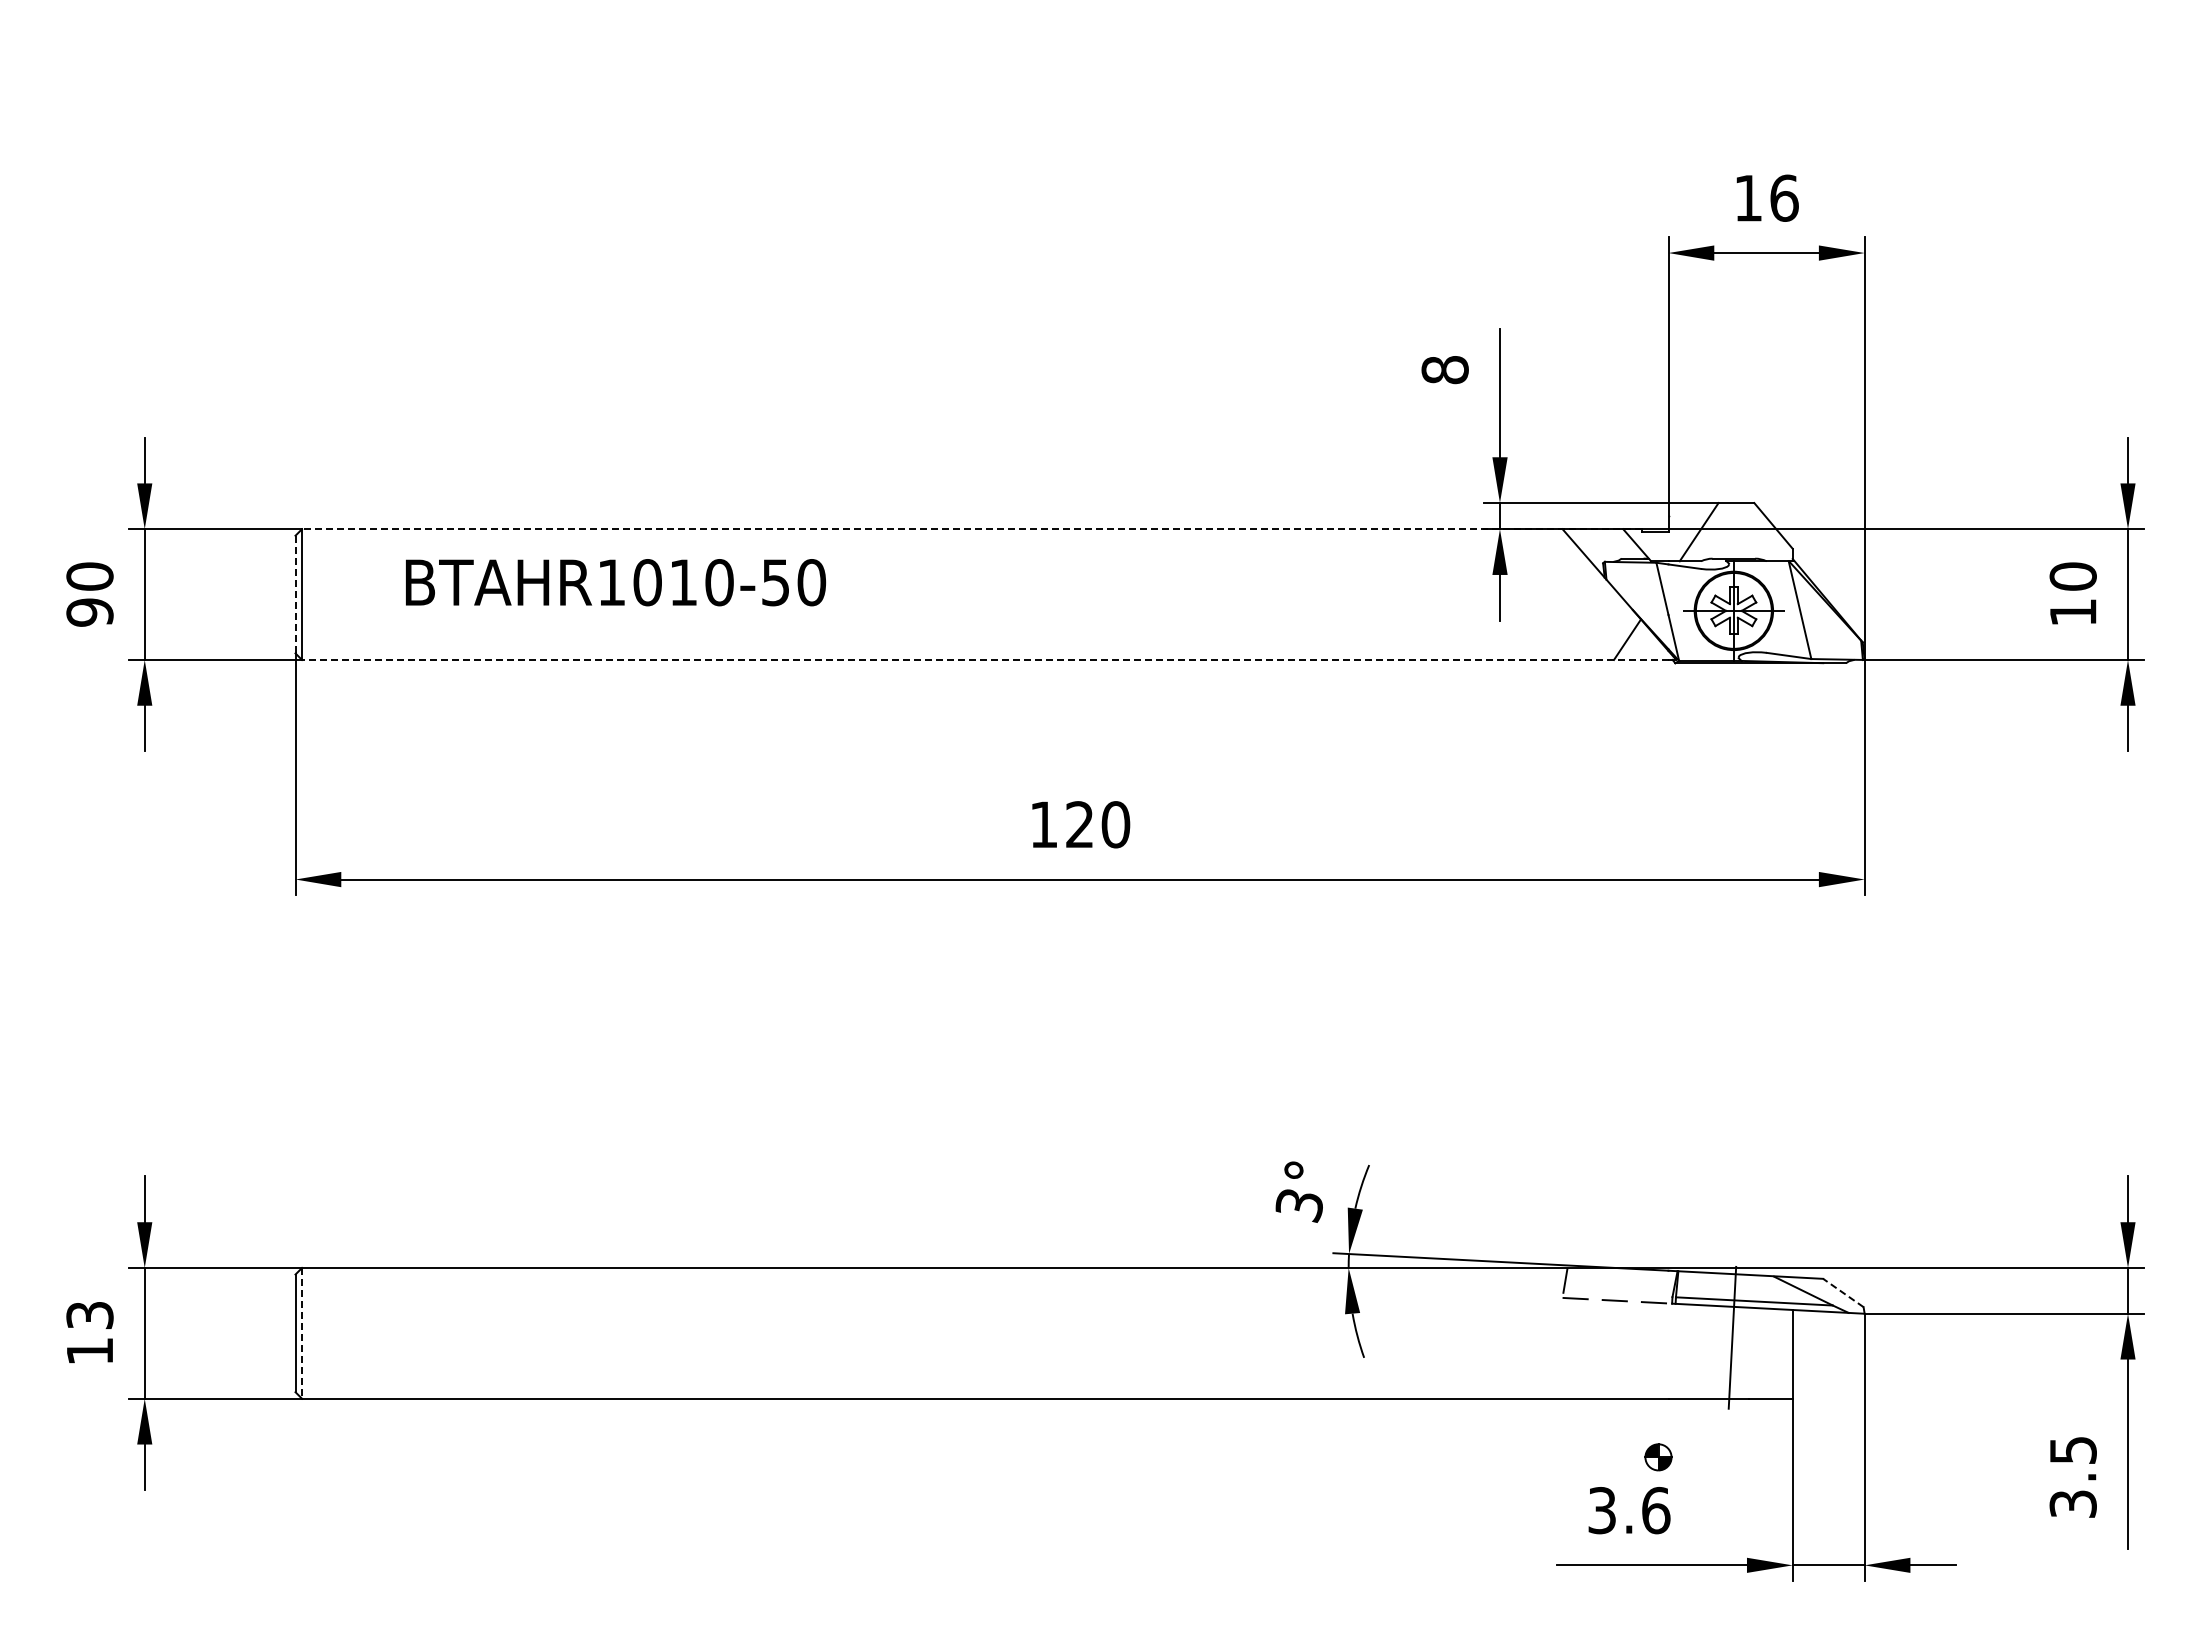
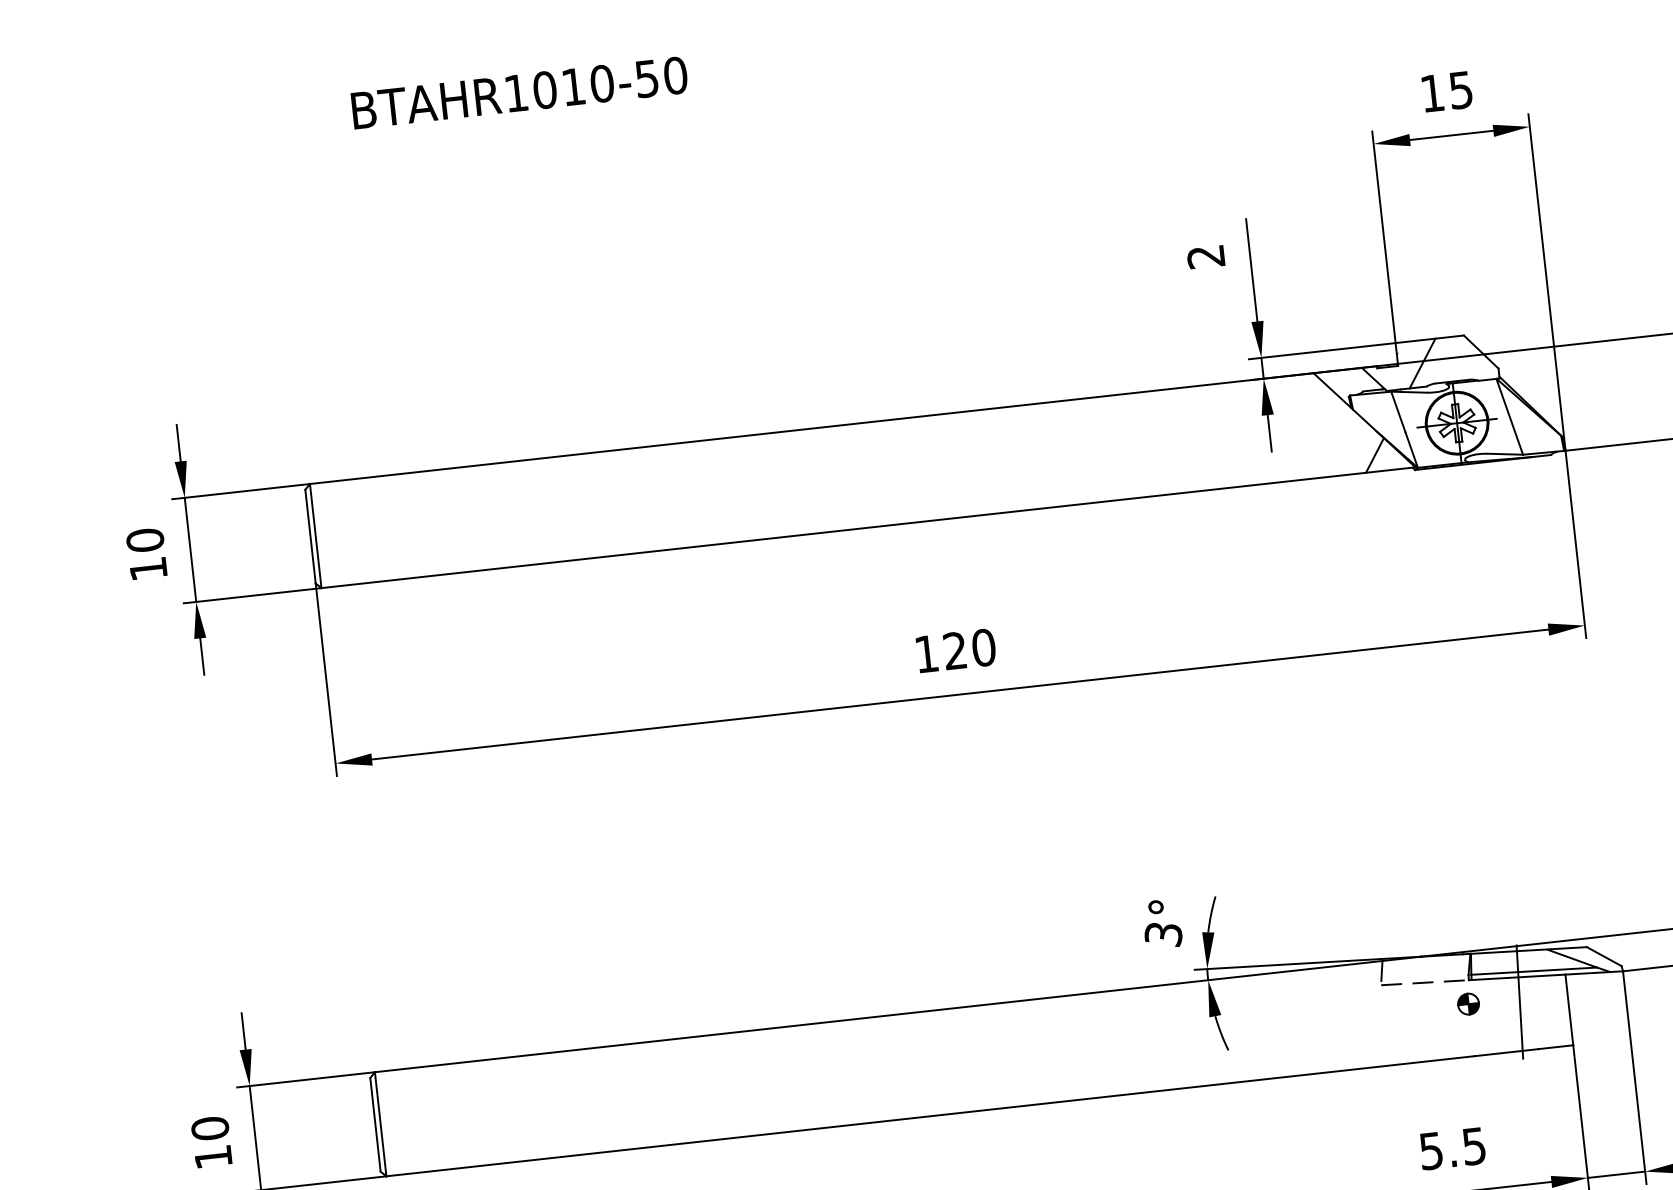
text: (1784, 197) -> (1461, 89), 16 -> 15
text: (1444, 370) -> (1205, 257), 8 -> 2
line: (971, 529) -> (843, 425), dashed -> solid
text: (616, 582) -> (520, 92), moved
line: (295, 594) -> (310, 536), dashed -> solid
text: (89, 612) -> (148, 569), 90 -> 10
line: (984, 659) -> (864, 527), dashed -> solid
line: (1843, 1293) -> (1604, 957), dashed -> solid
text: (89, 1315) -> (209, 1128), 13 -> 10
line: (302, 1333) -> (381, 1124), dashed -> solid
part: (1658, 1457) -> (1468, 1004), moved
text: (1629, 1510) -> (1453, 1148), 3.6 -> 5.5

